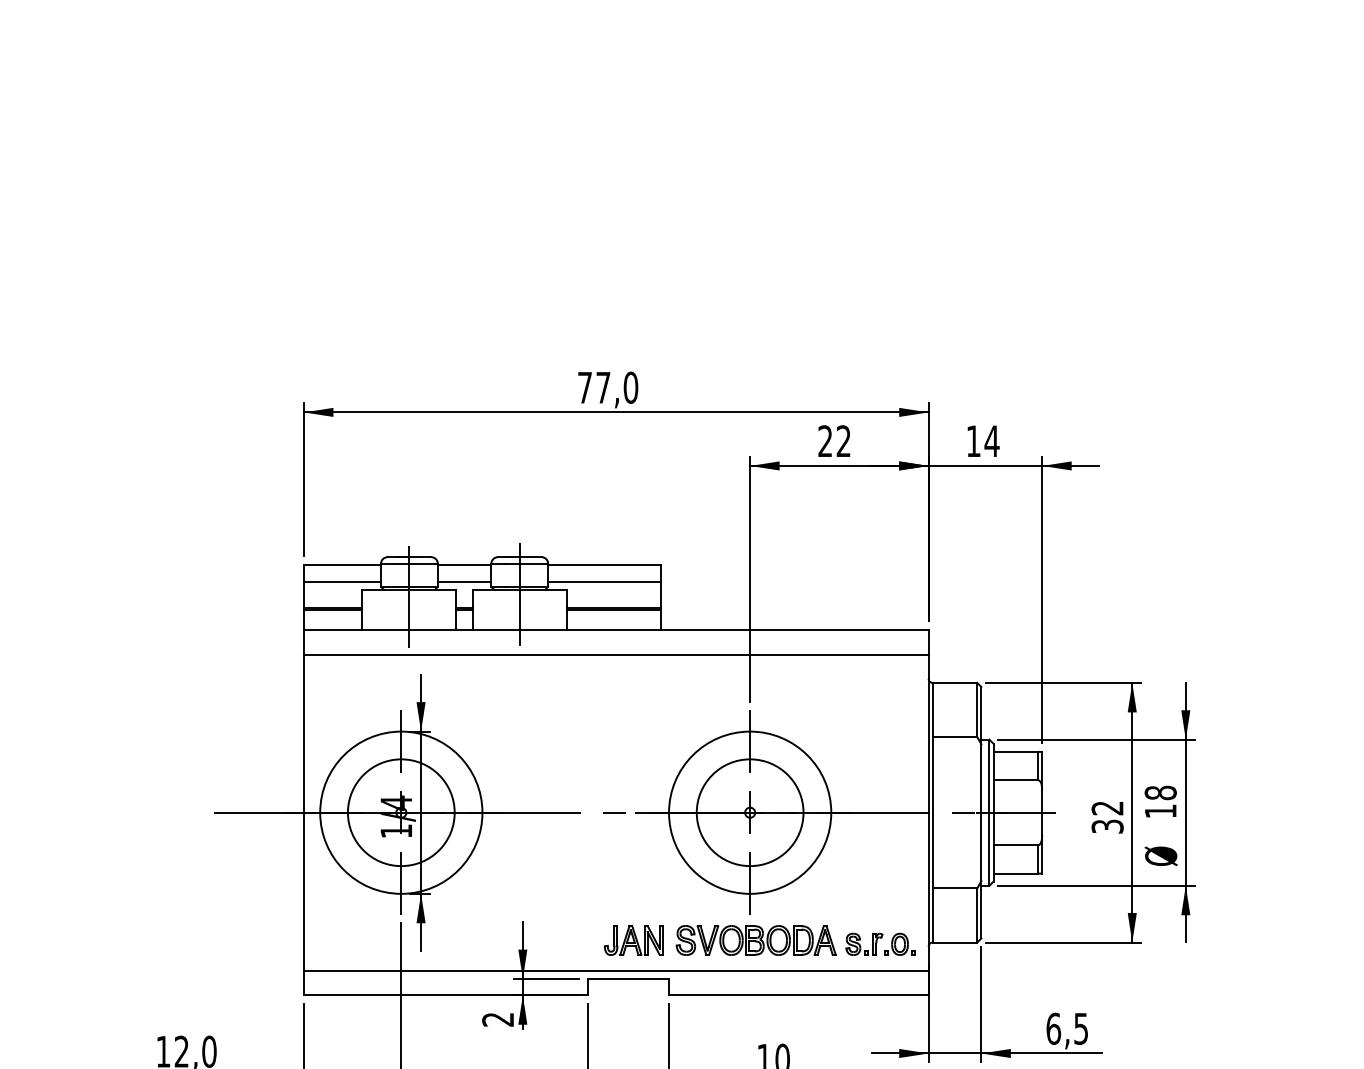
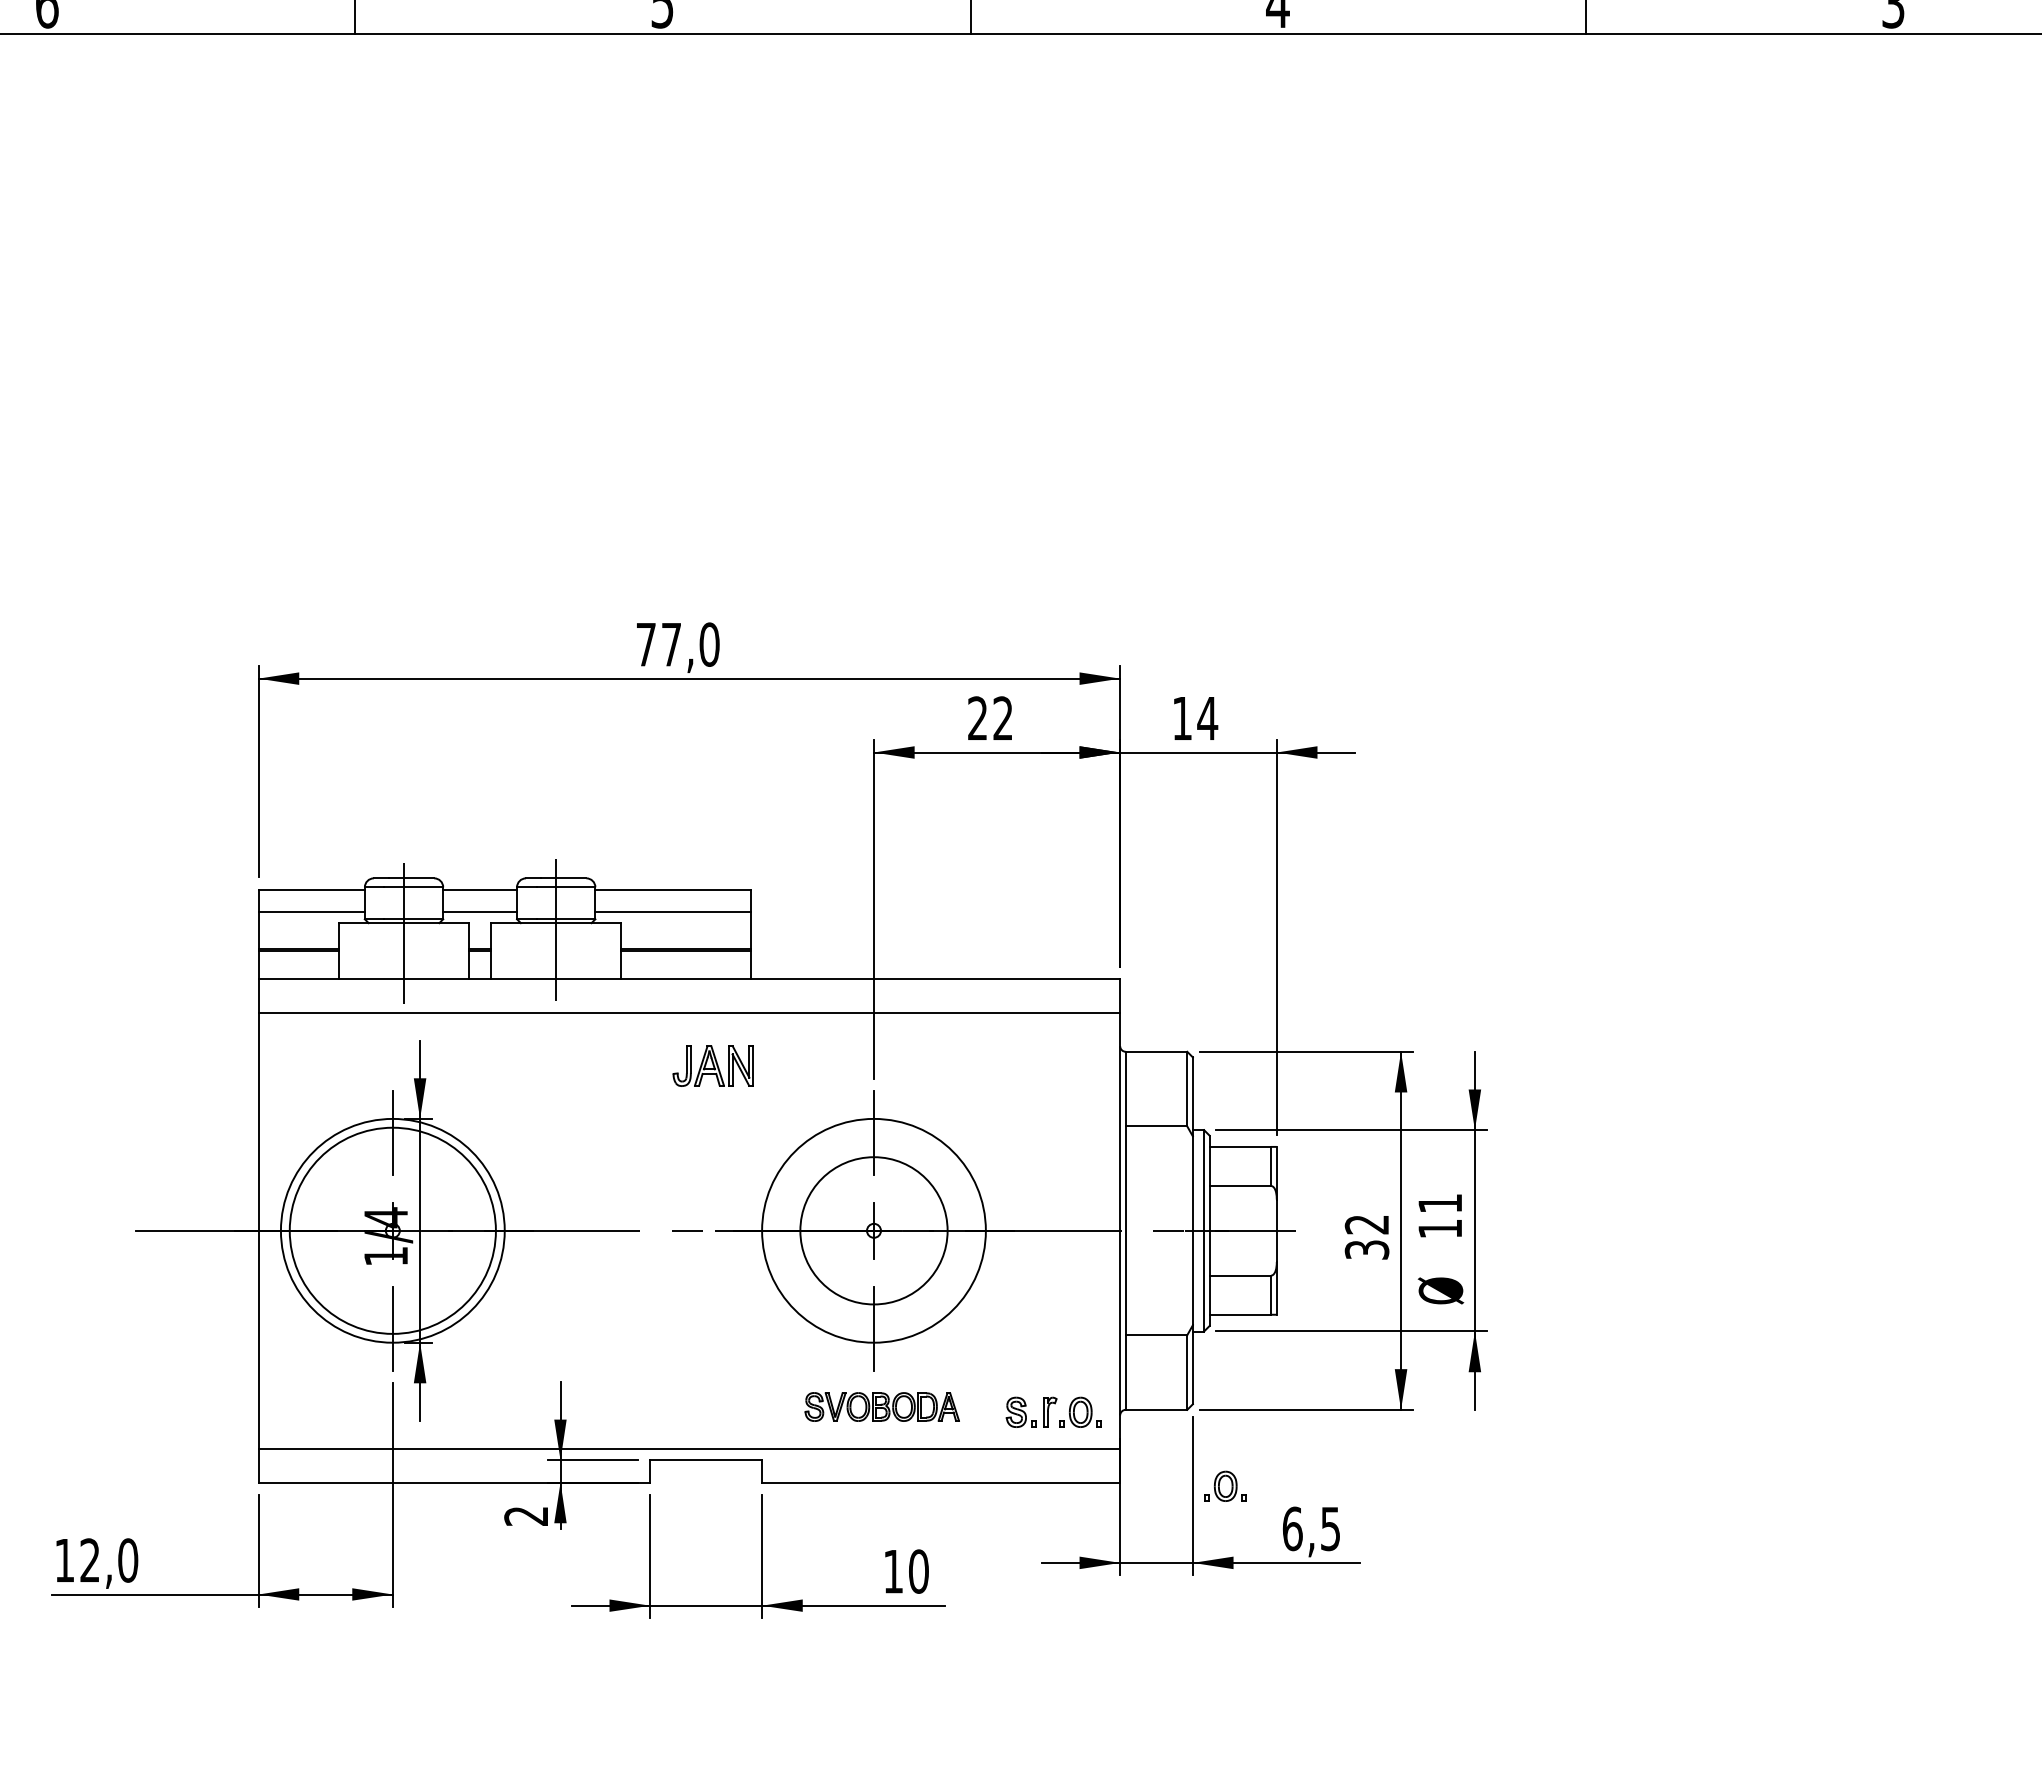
text: (1160, 792) -> (1440, 1203), 18 -> 11
circle: (401, 812) -> (392, 1230), size x1.4
part: (633, 940) -> (712, 1065), moved
part: (755, 940) -> (881, 1406), size x0.7
part: (1004, 997) -> (1225, 1485), added

